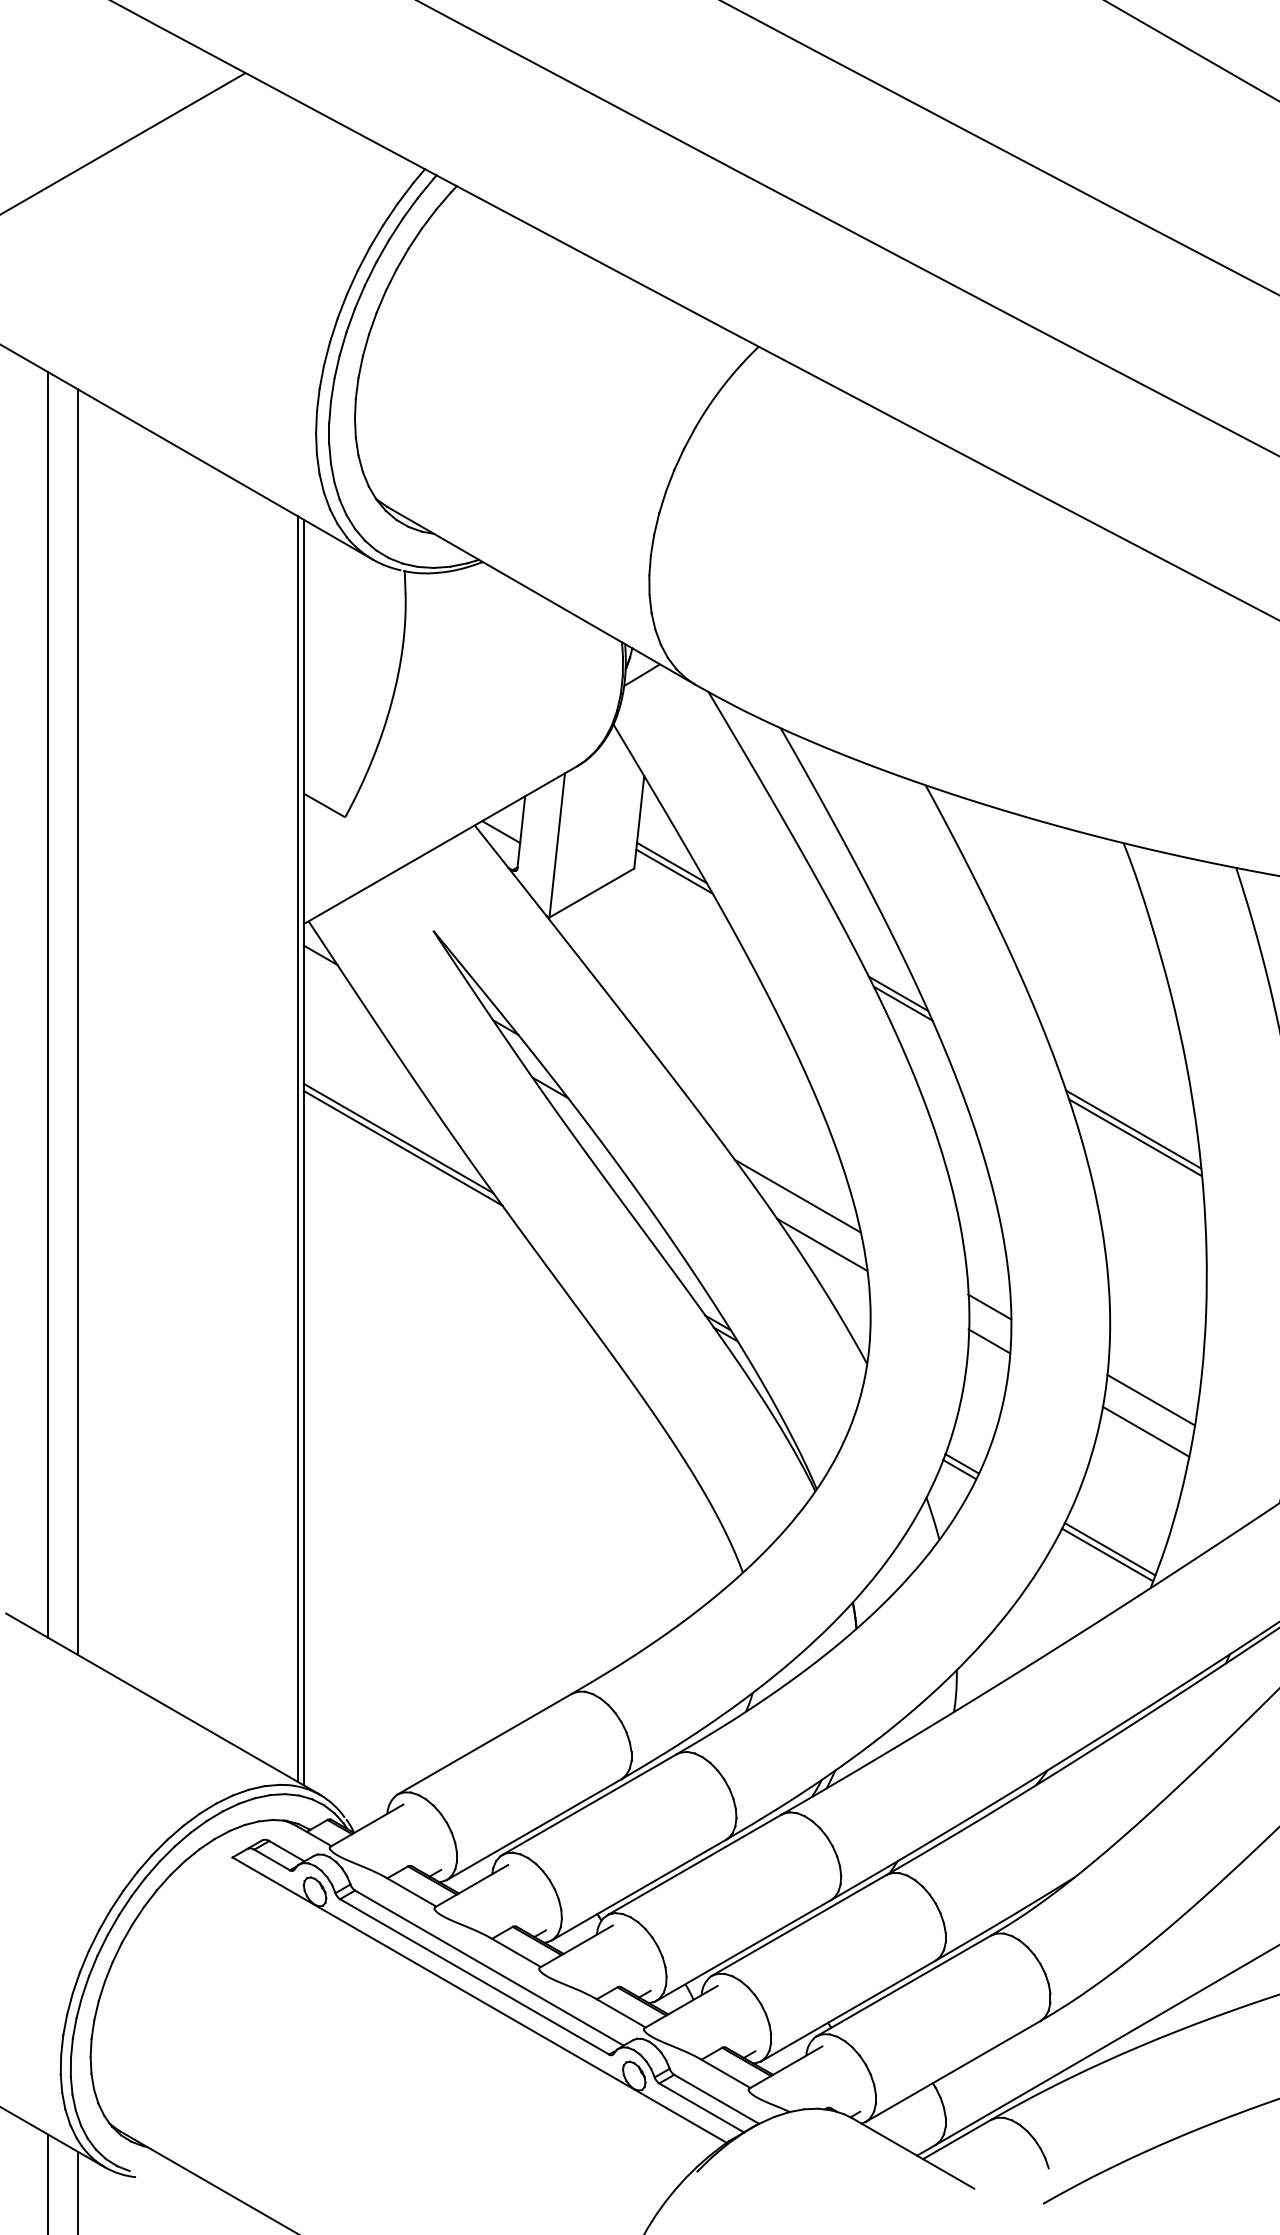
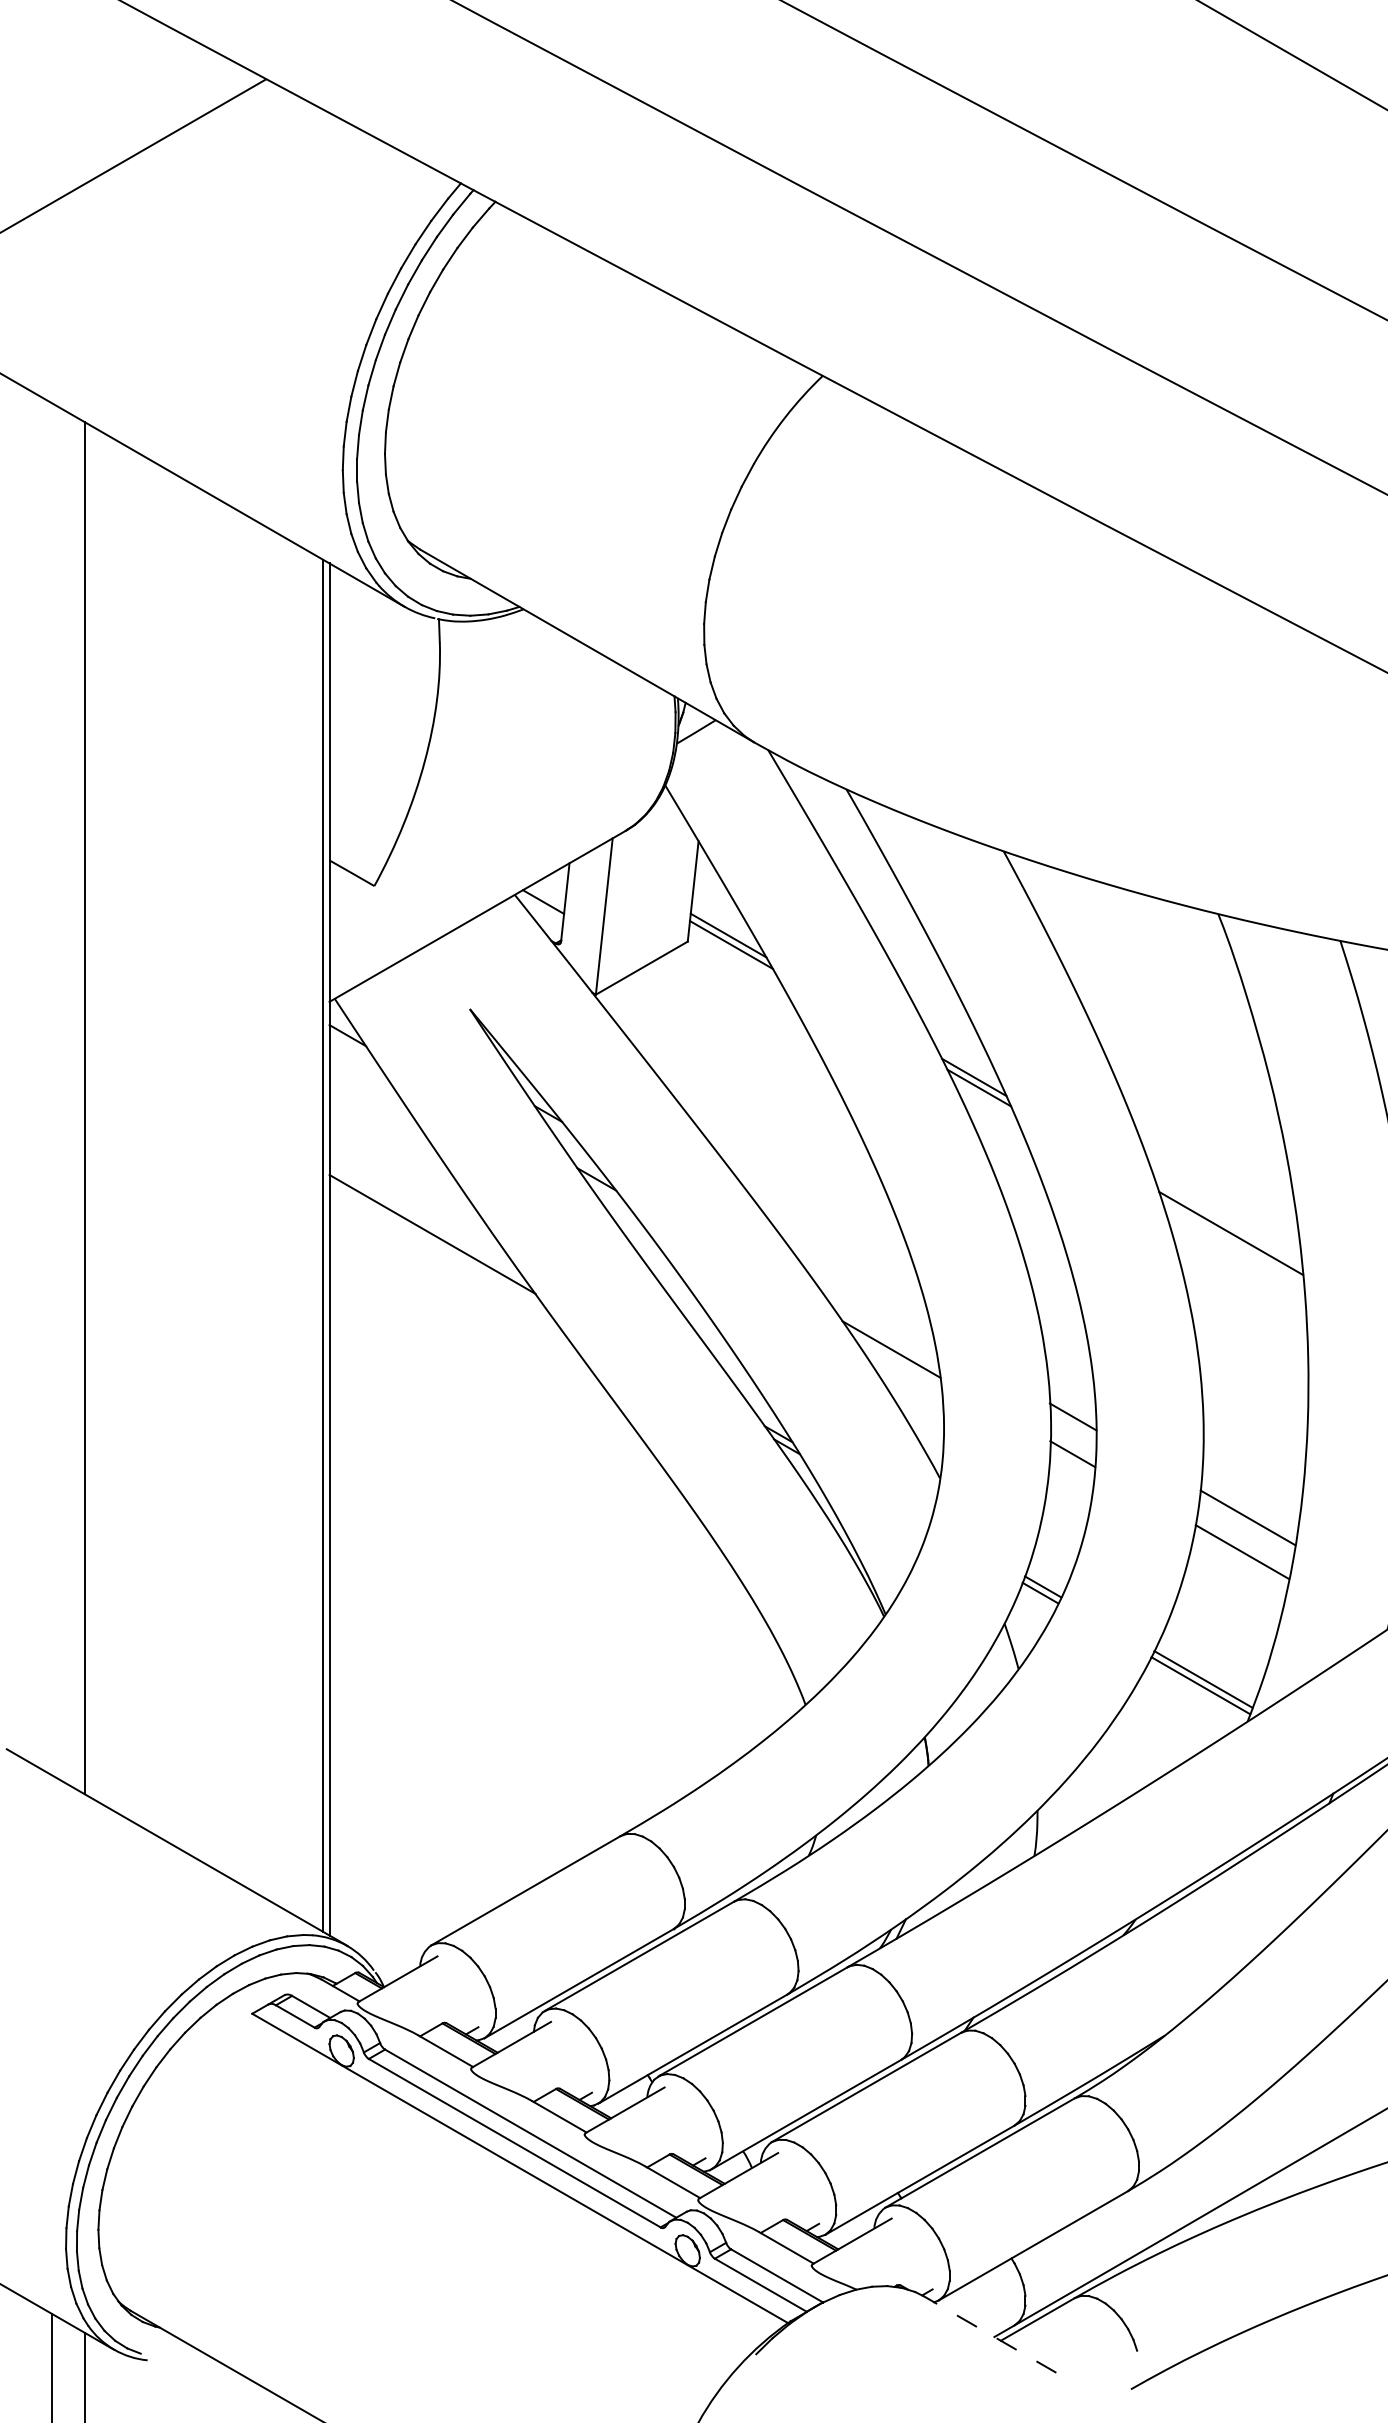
line: (48, 1004) -> (52, 1089), removed
line: (1133, 1129) -> (1228, 1224), removed
line: (403, 1147) -> (437, 1244), removed
line: (797, 1195) -> (864, 1296), removed
line: (913, 2153) -> (990, 2334), solid -> dashed

